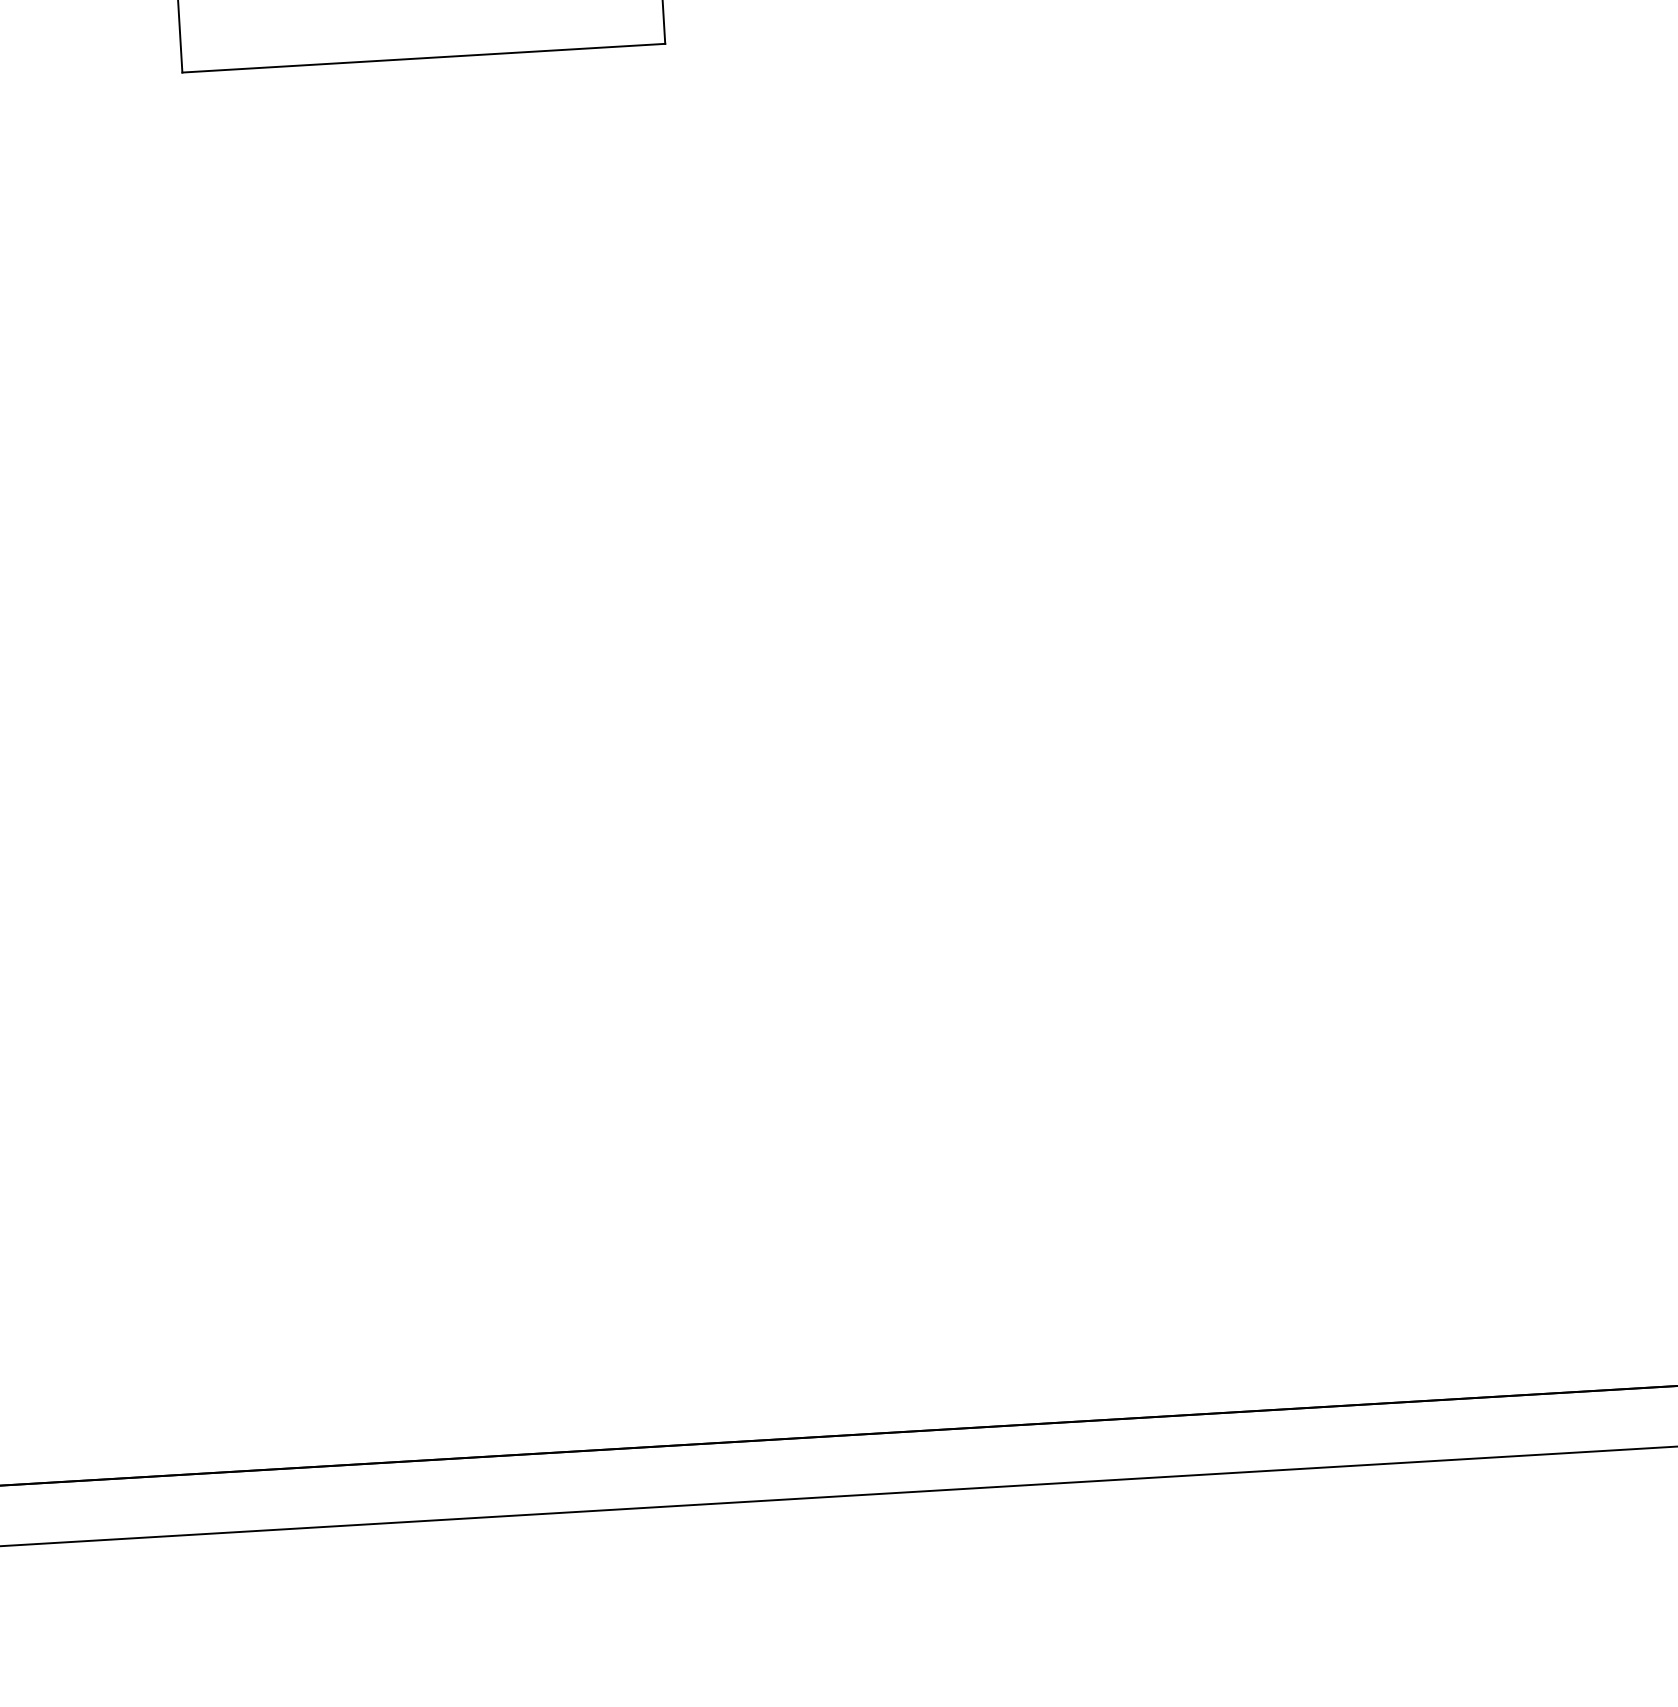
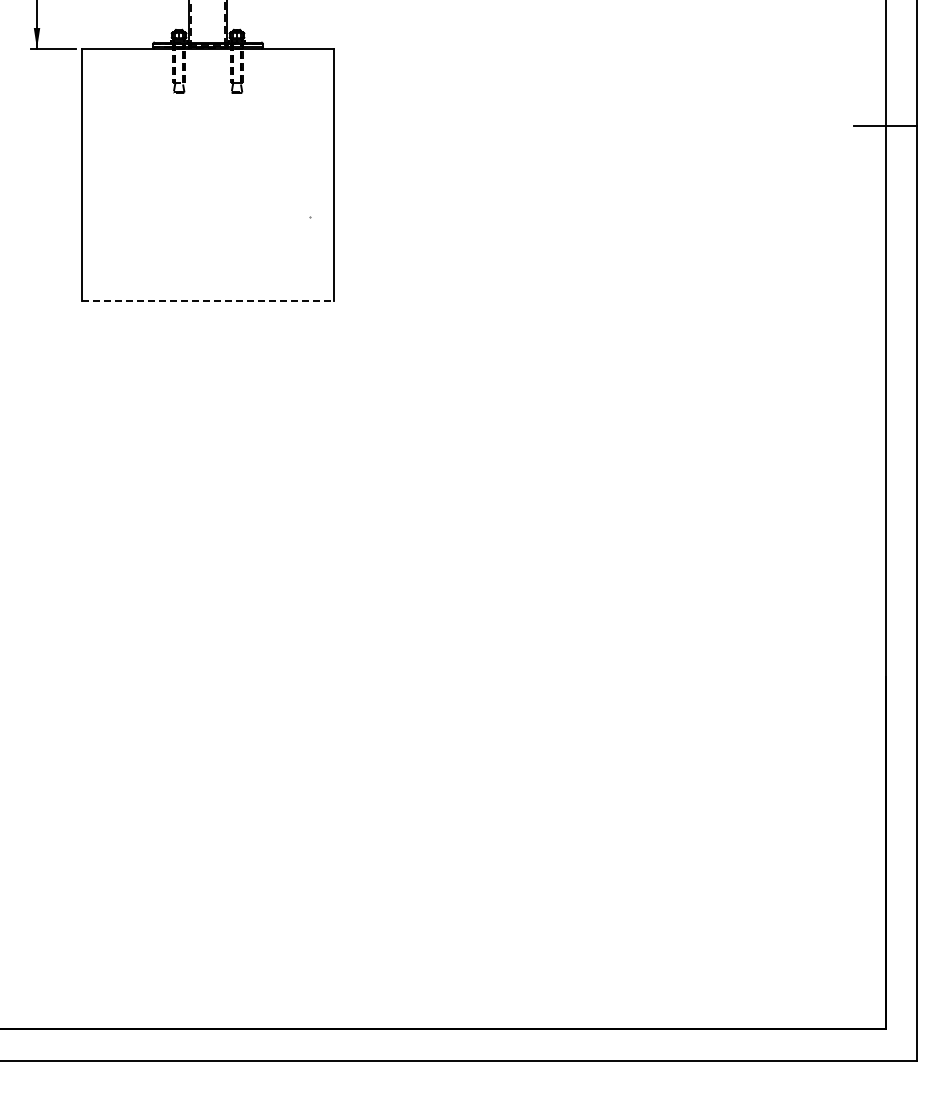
line: (424, 57) -> (208, 300), solid -> dashed

